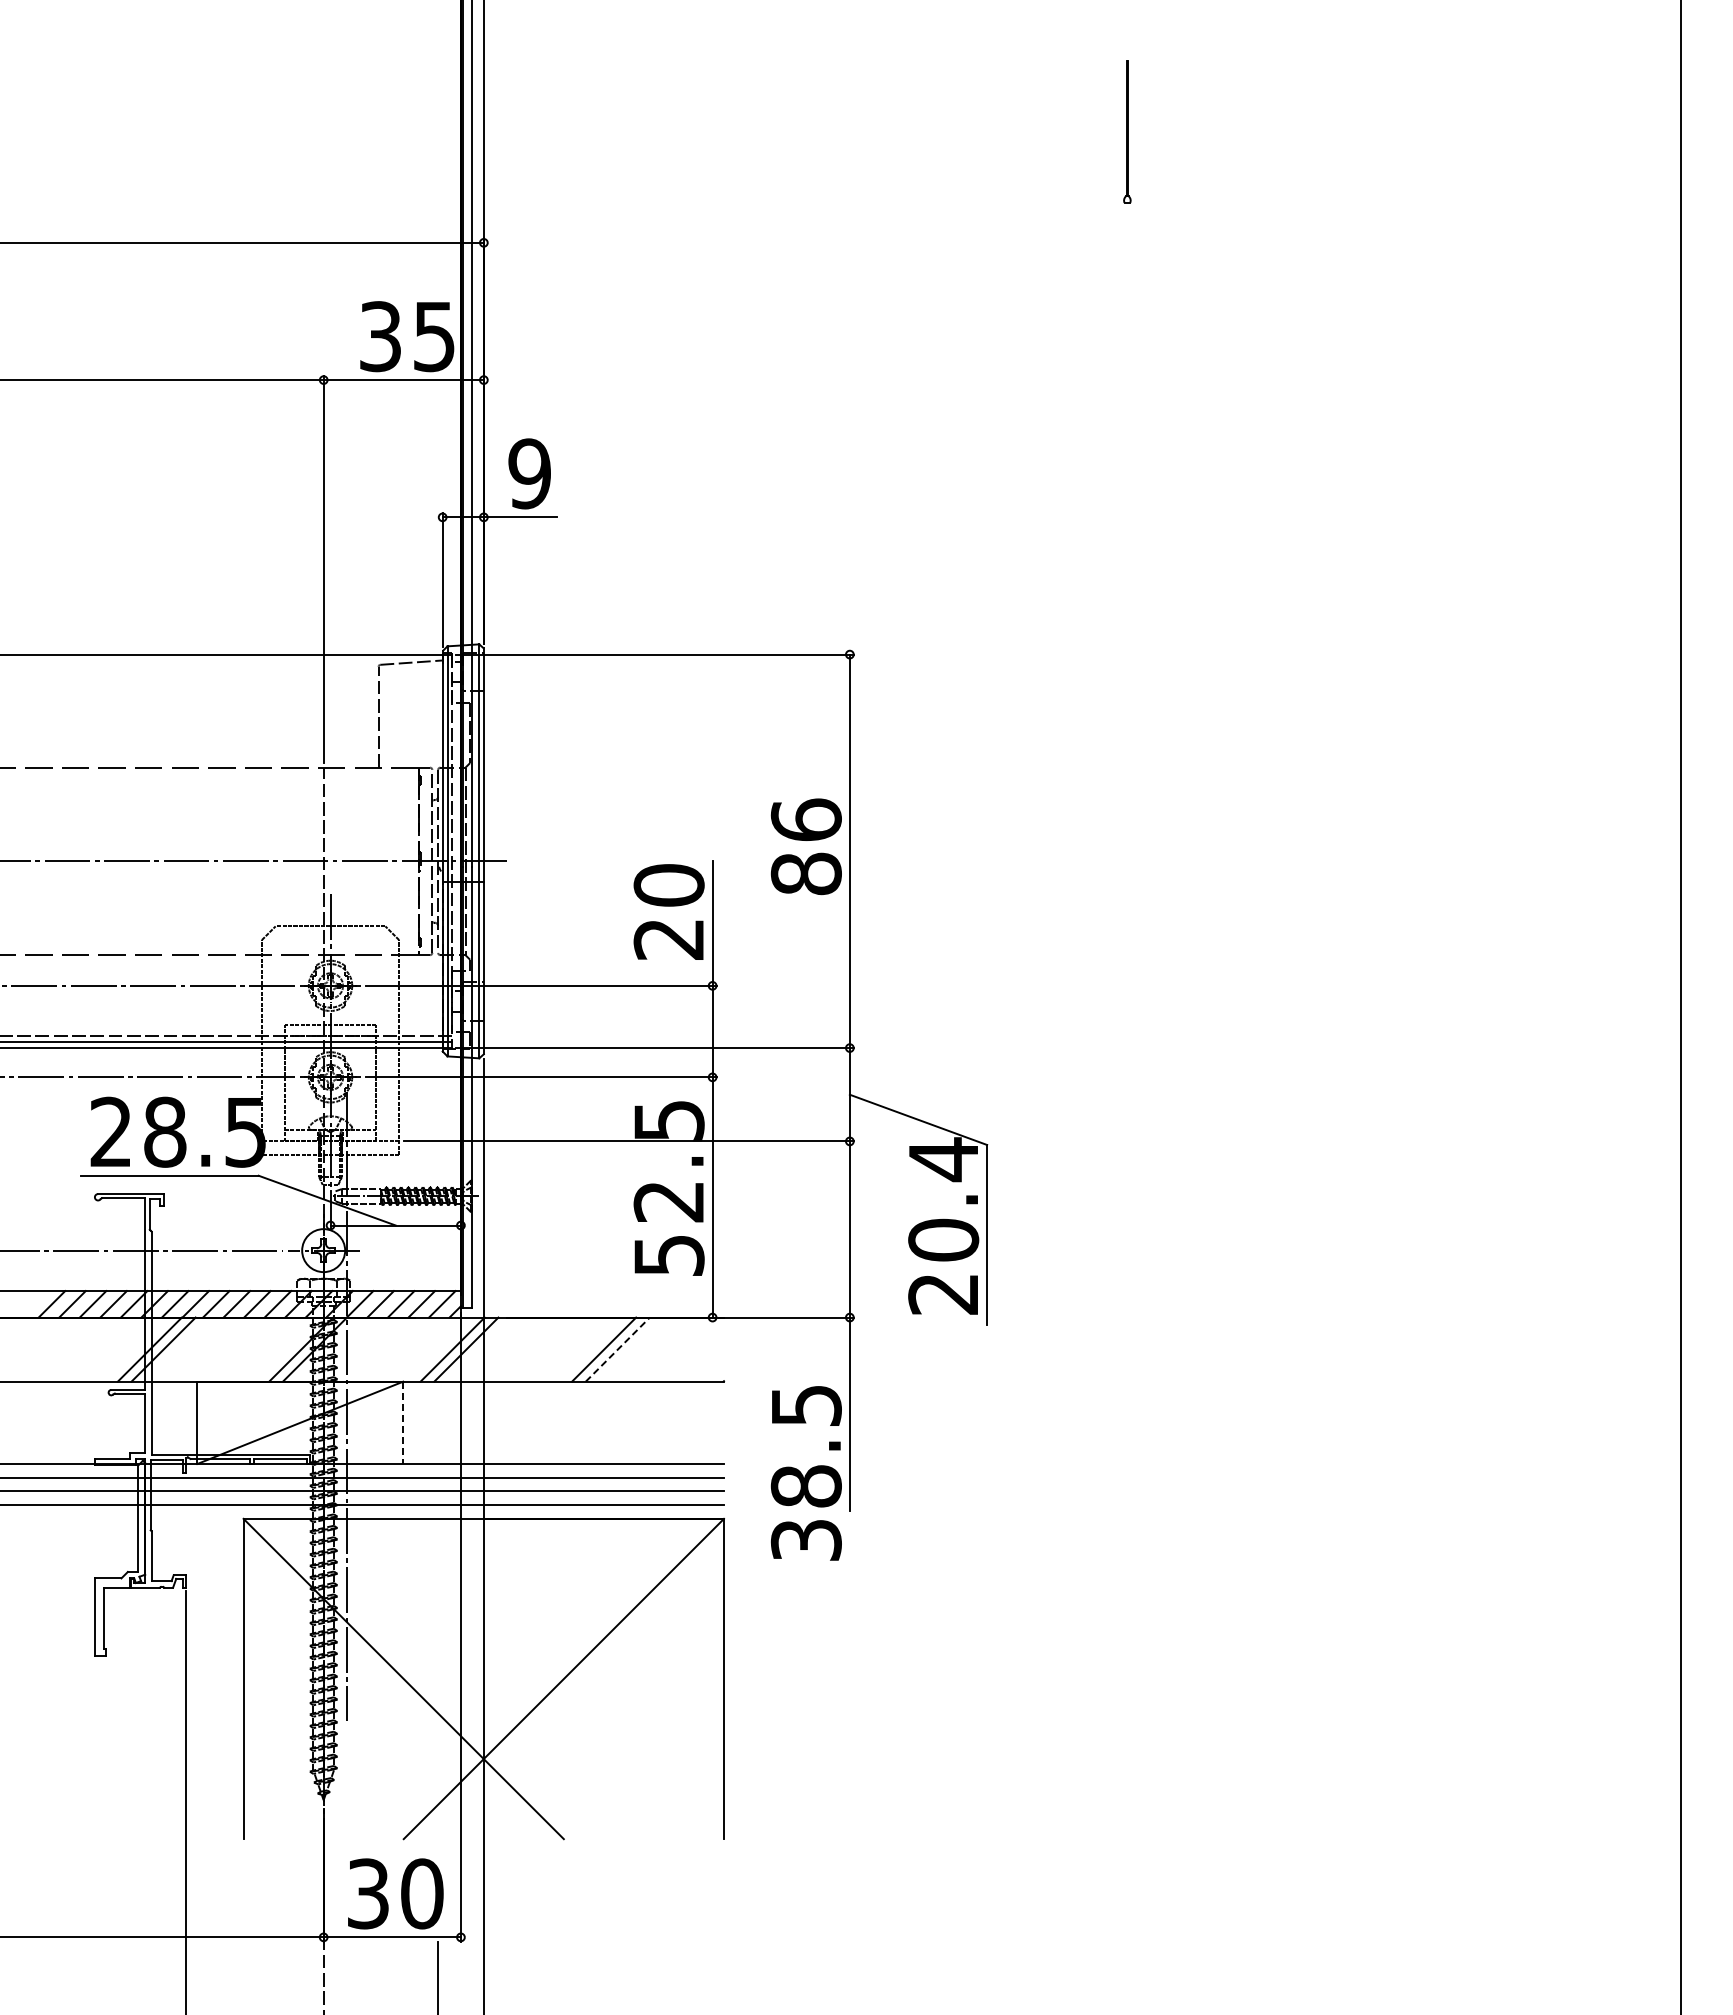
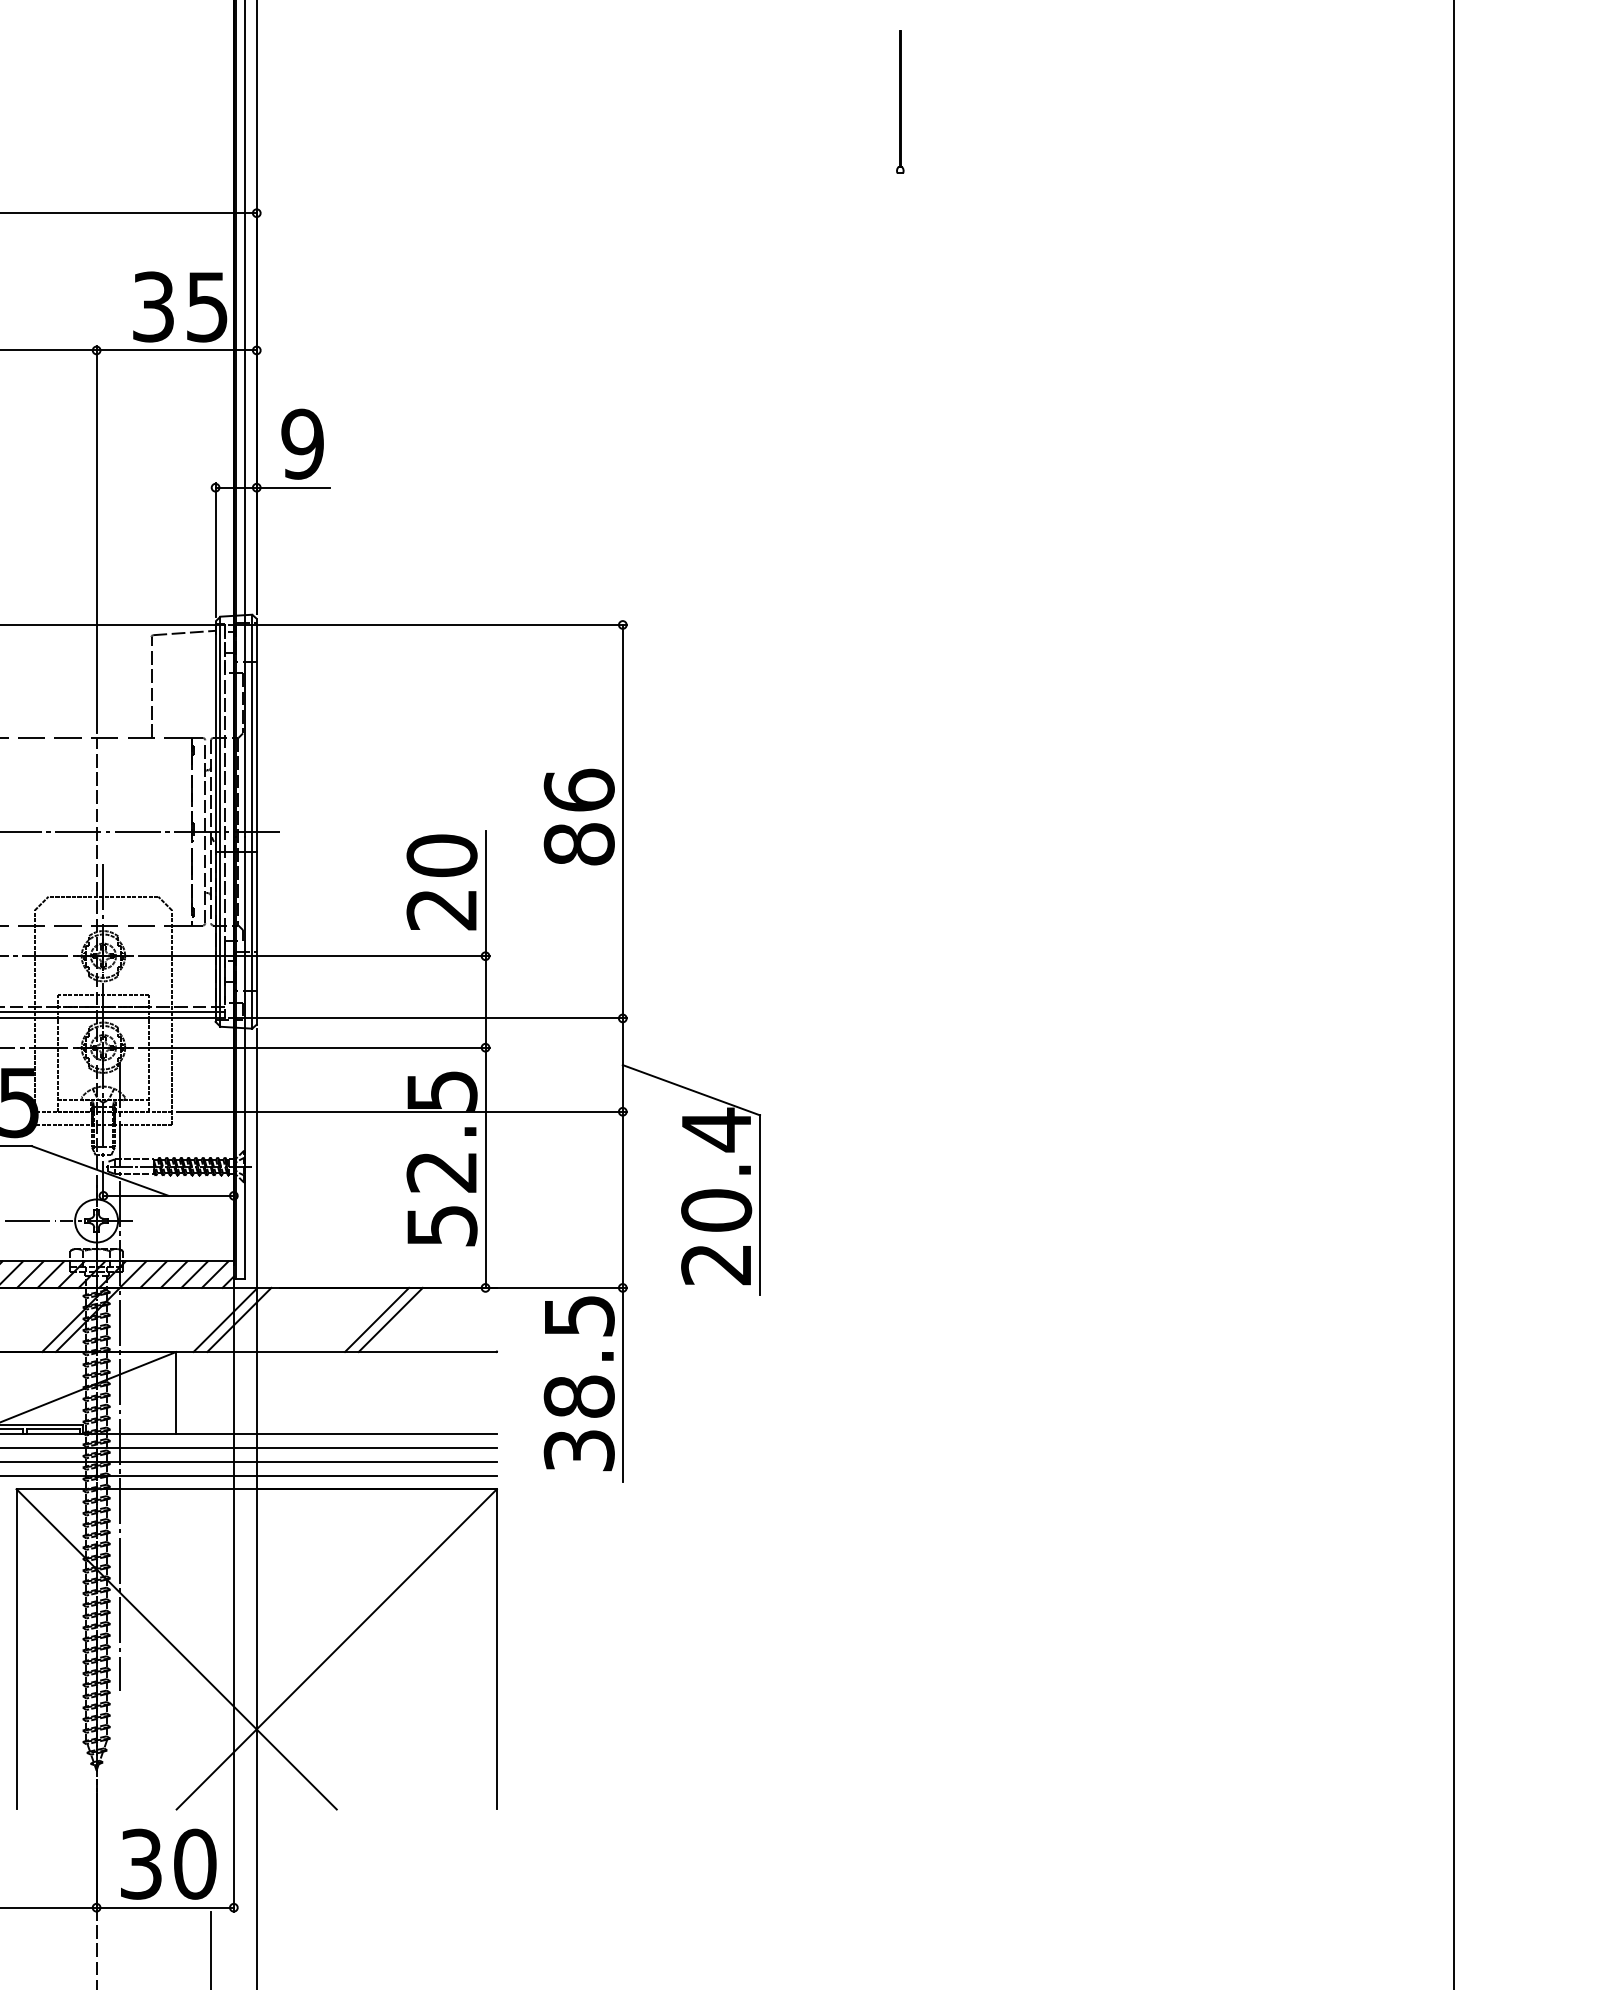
line: (618, 1349) -> (391, 1319), dashed -> solid
line: (403, 1423) -> (176, 1393), dashed -> solid
text: (805, 1473) -> (578, 1383), moved

